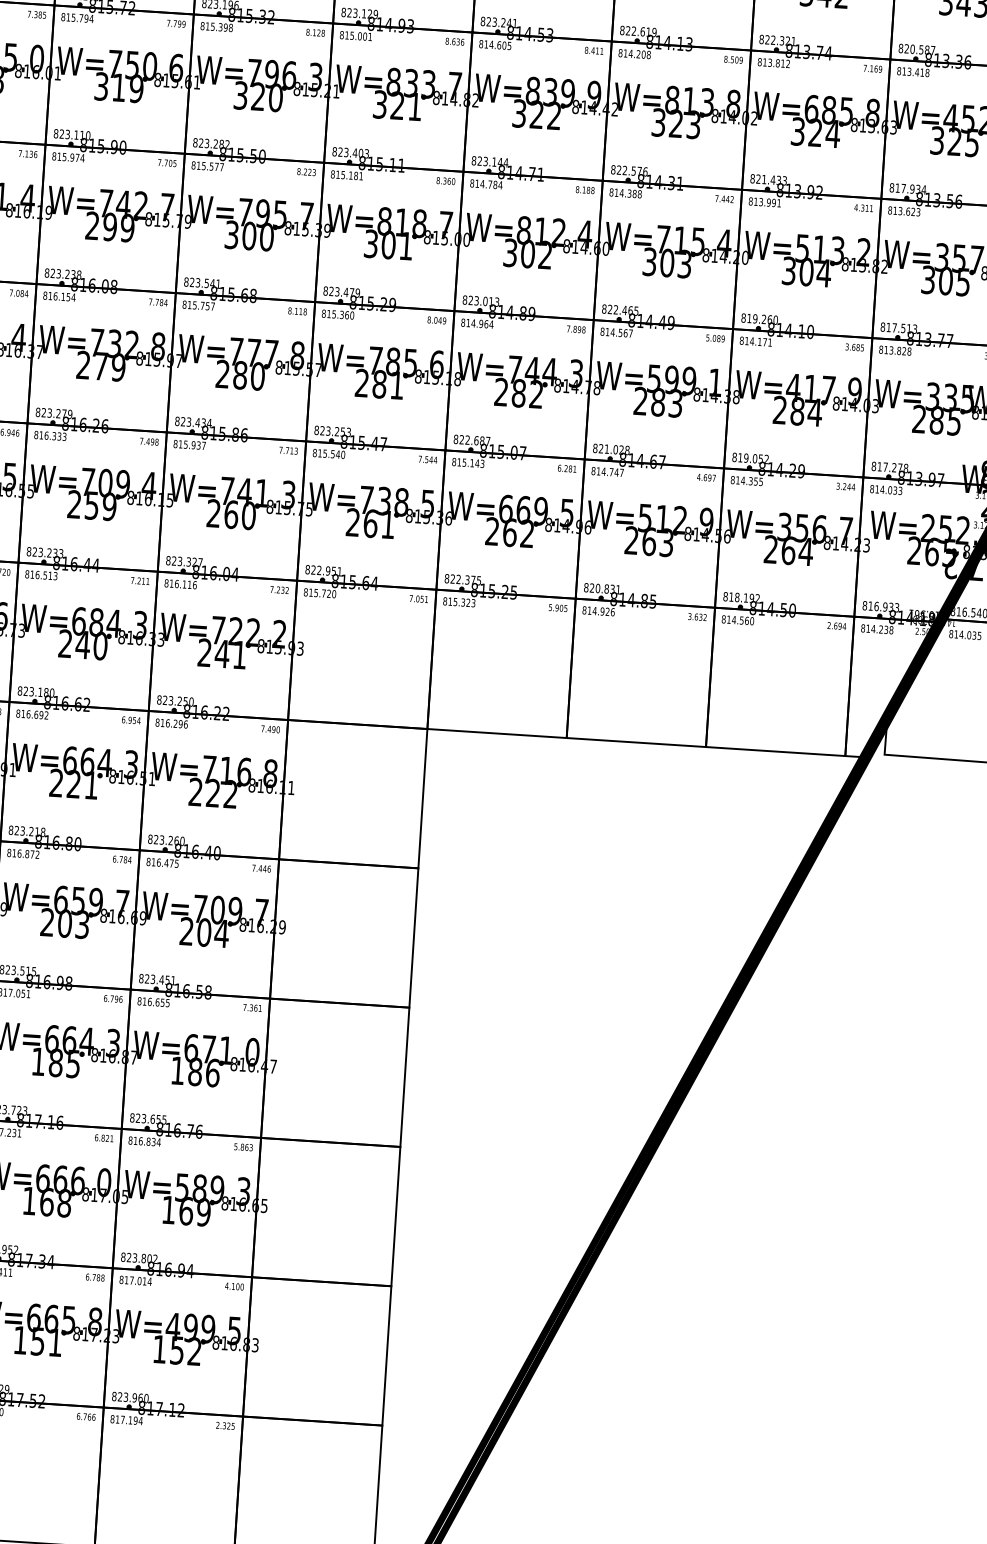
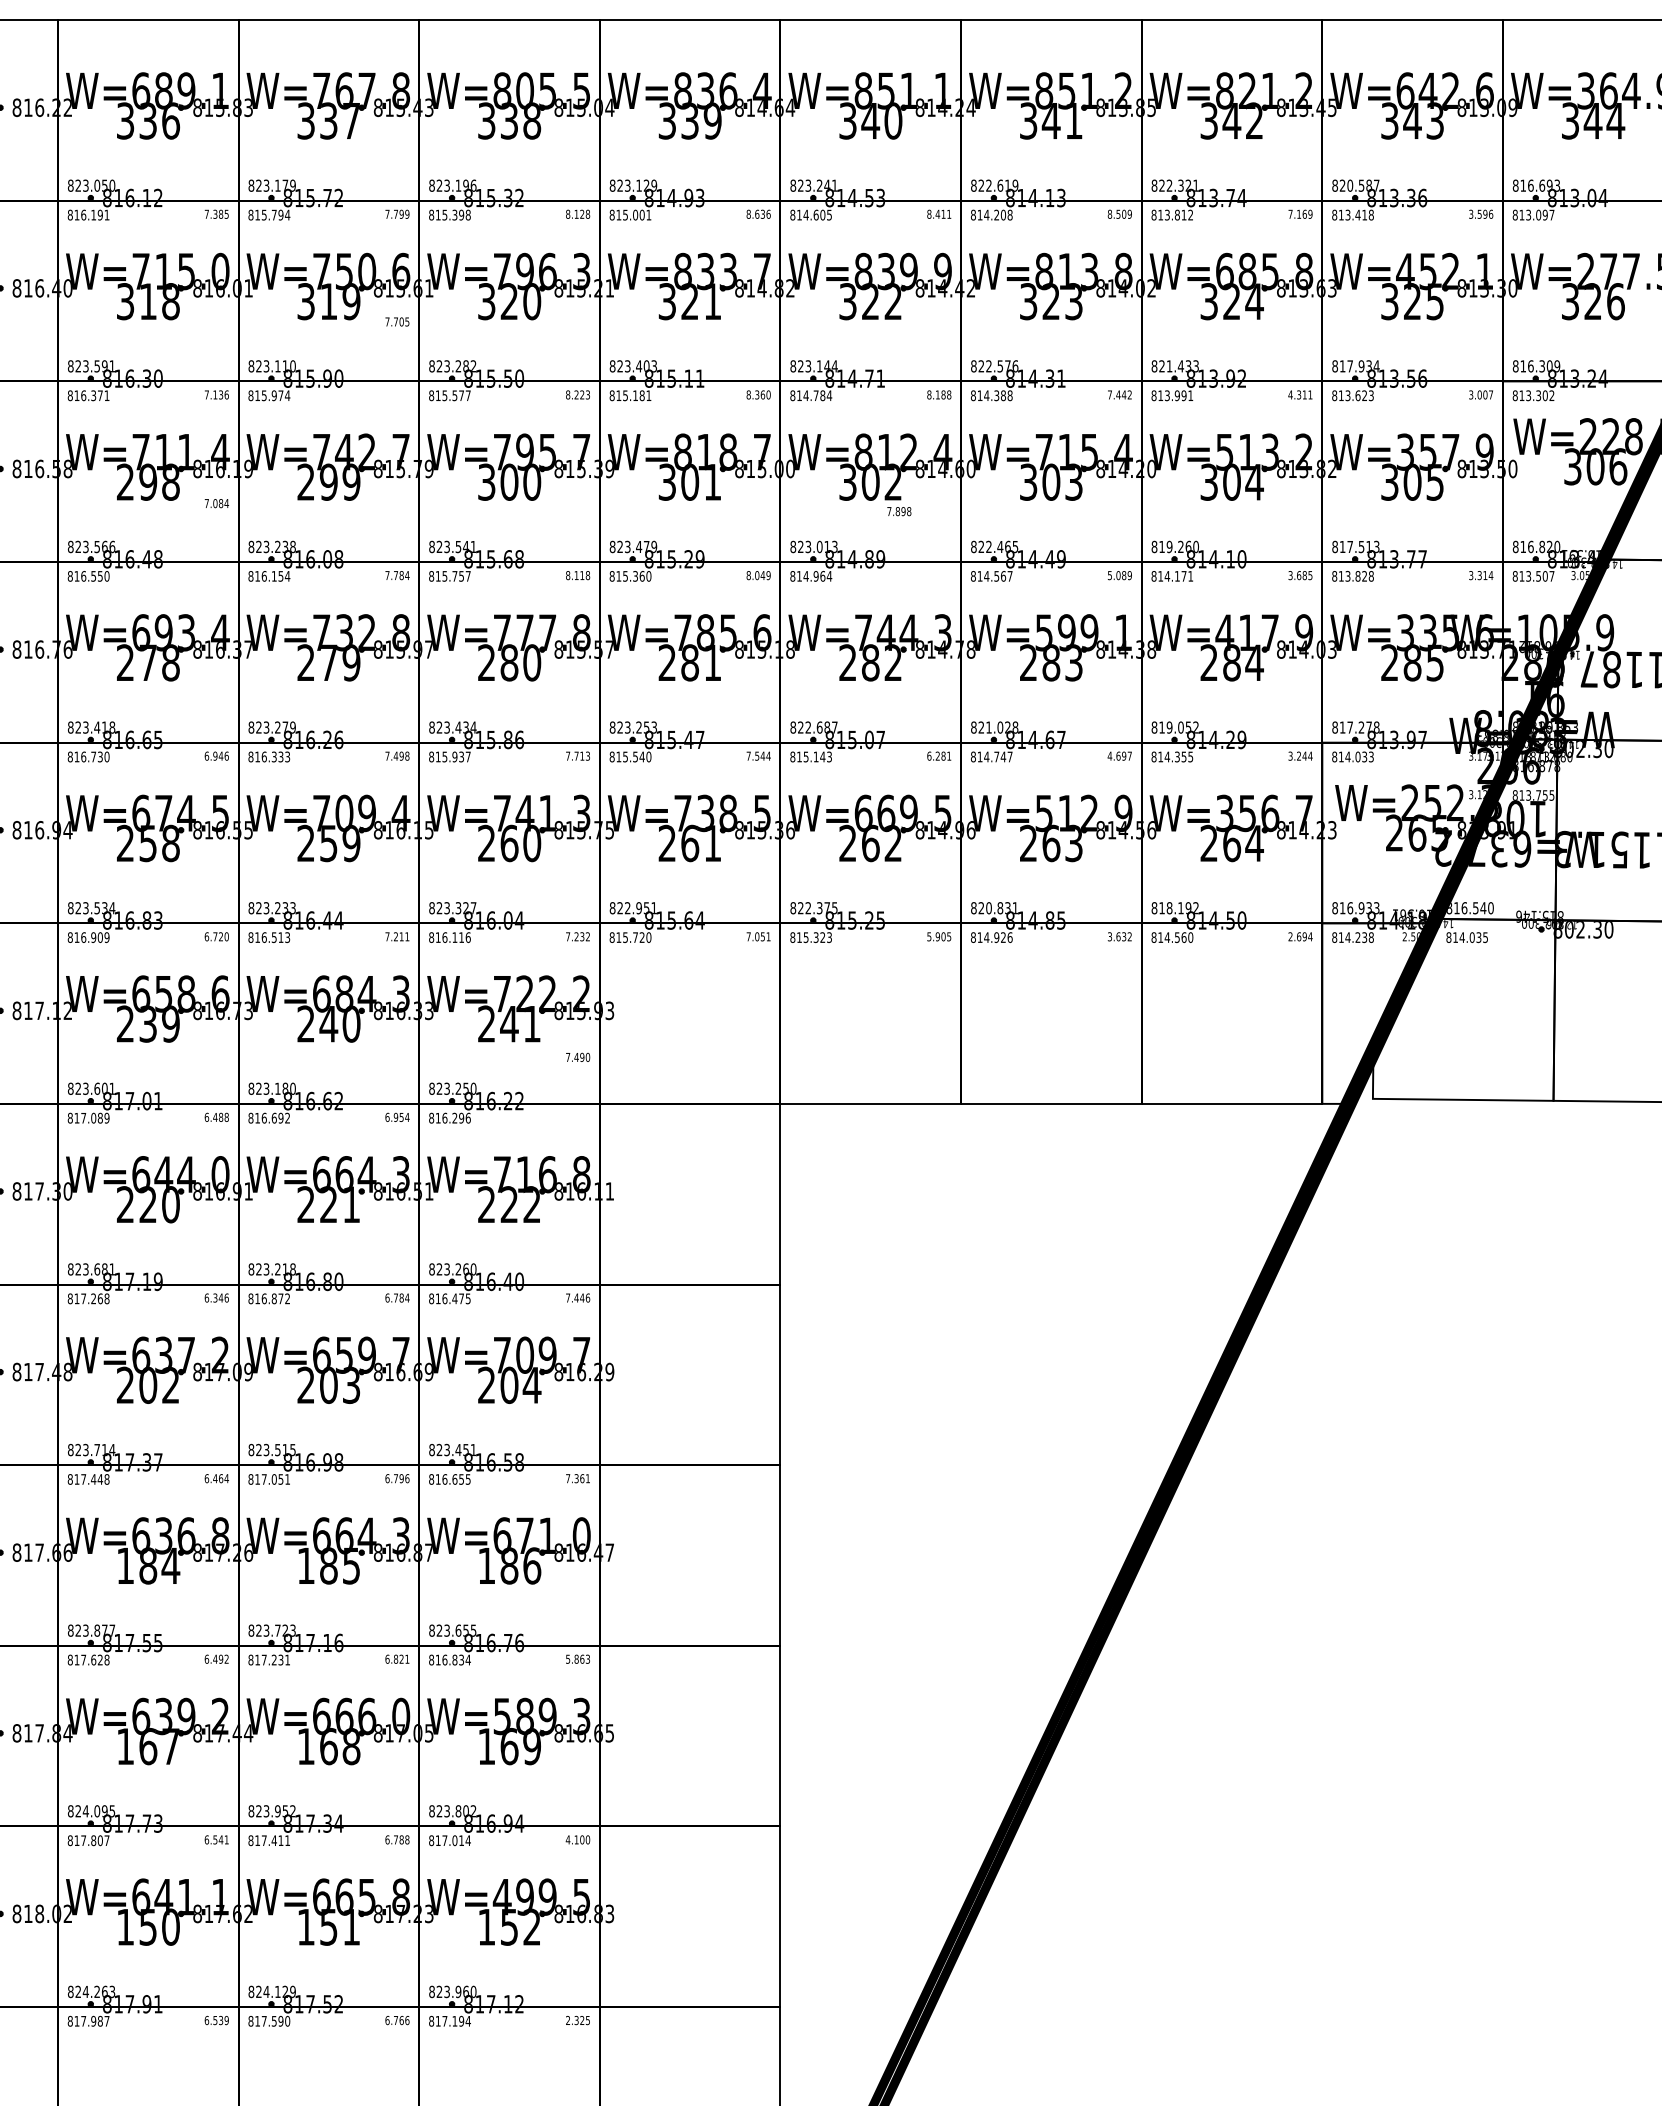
text: (167, 162) -> (397, 321), moved
text: (18, 293) -> (216, 503), moved
text: (576, 329) -> (899, 511), moved
text: (270, 728) -> (578, 1056), moved

